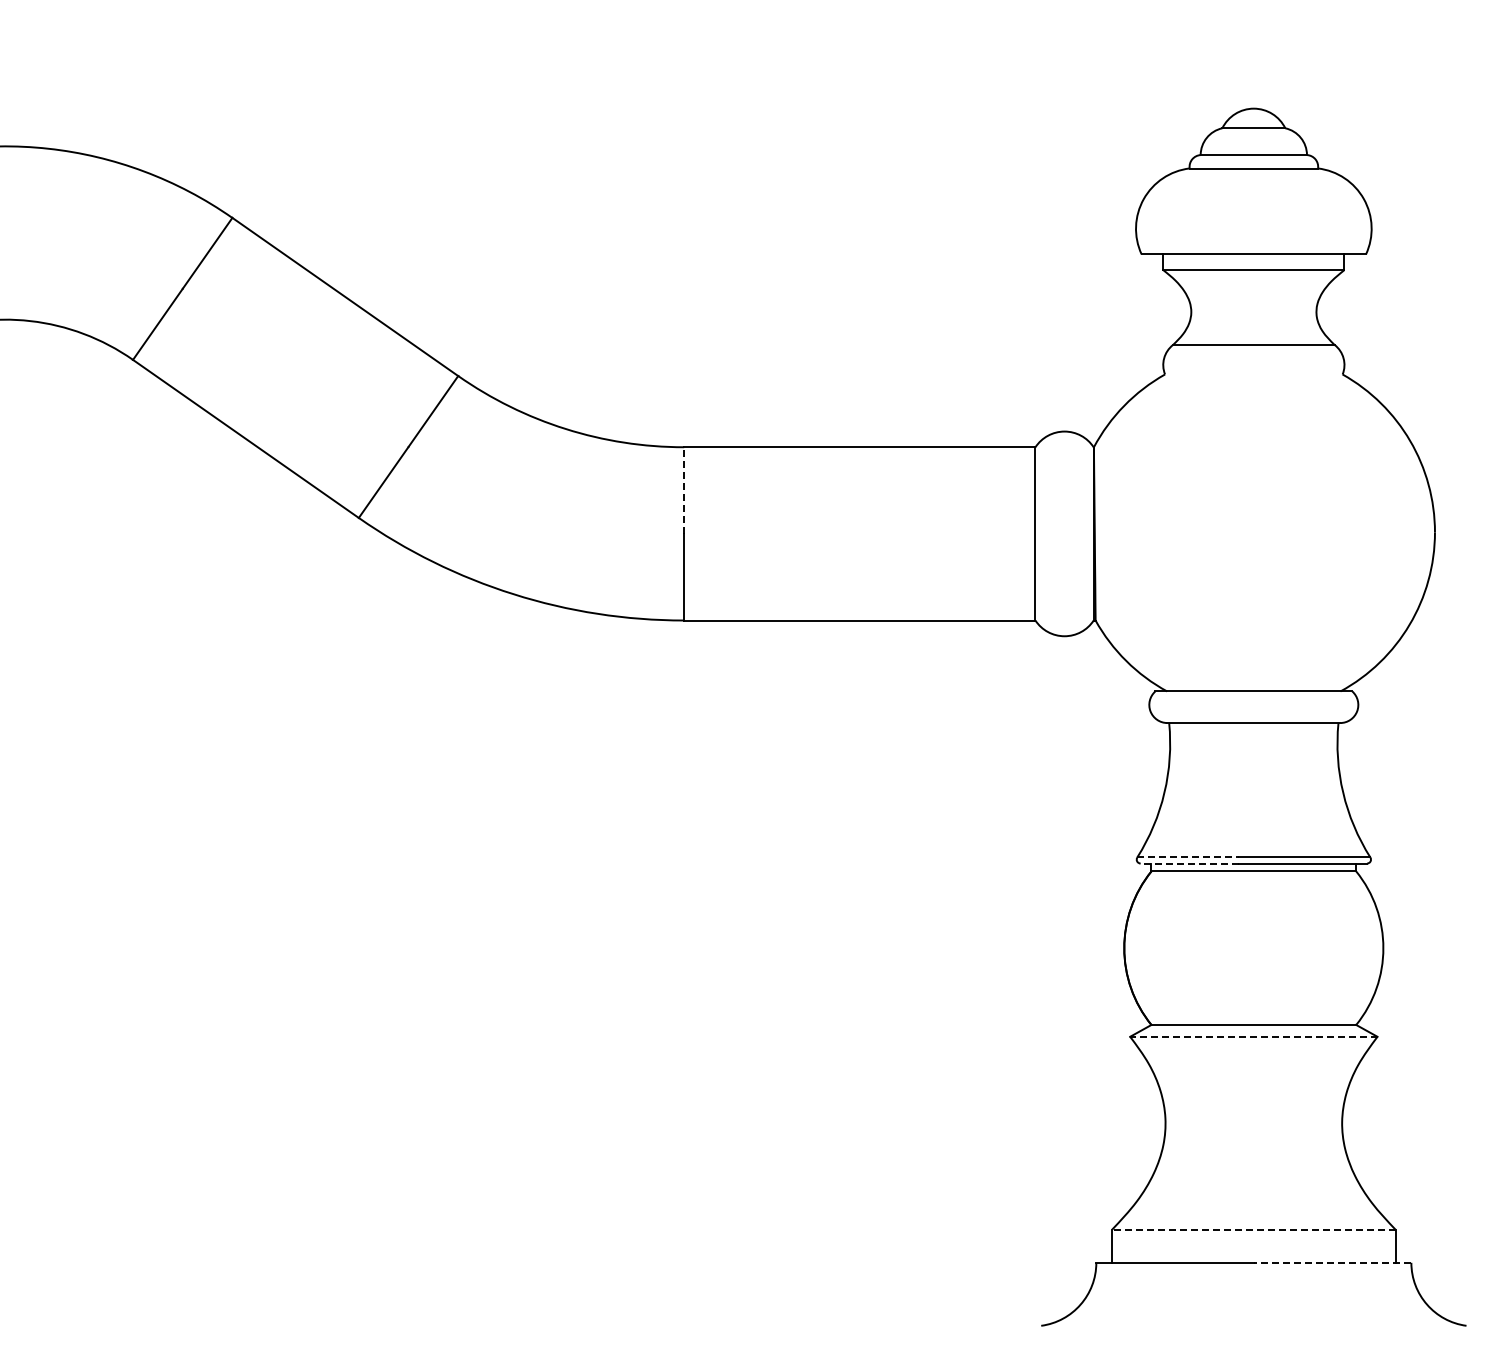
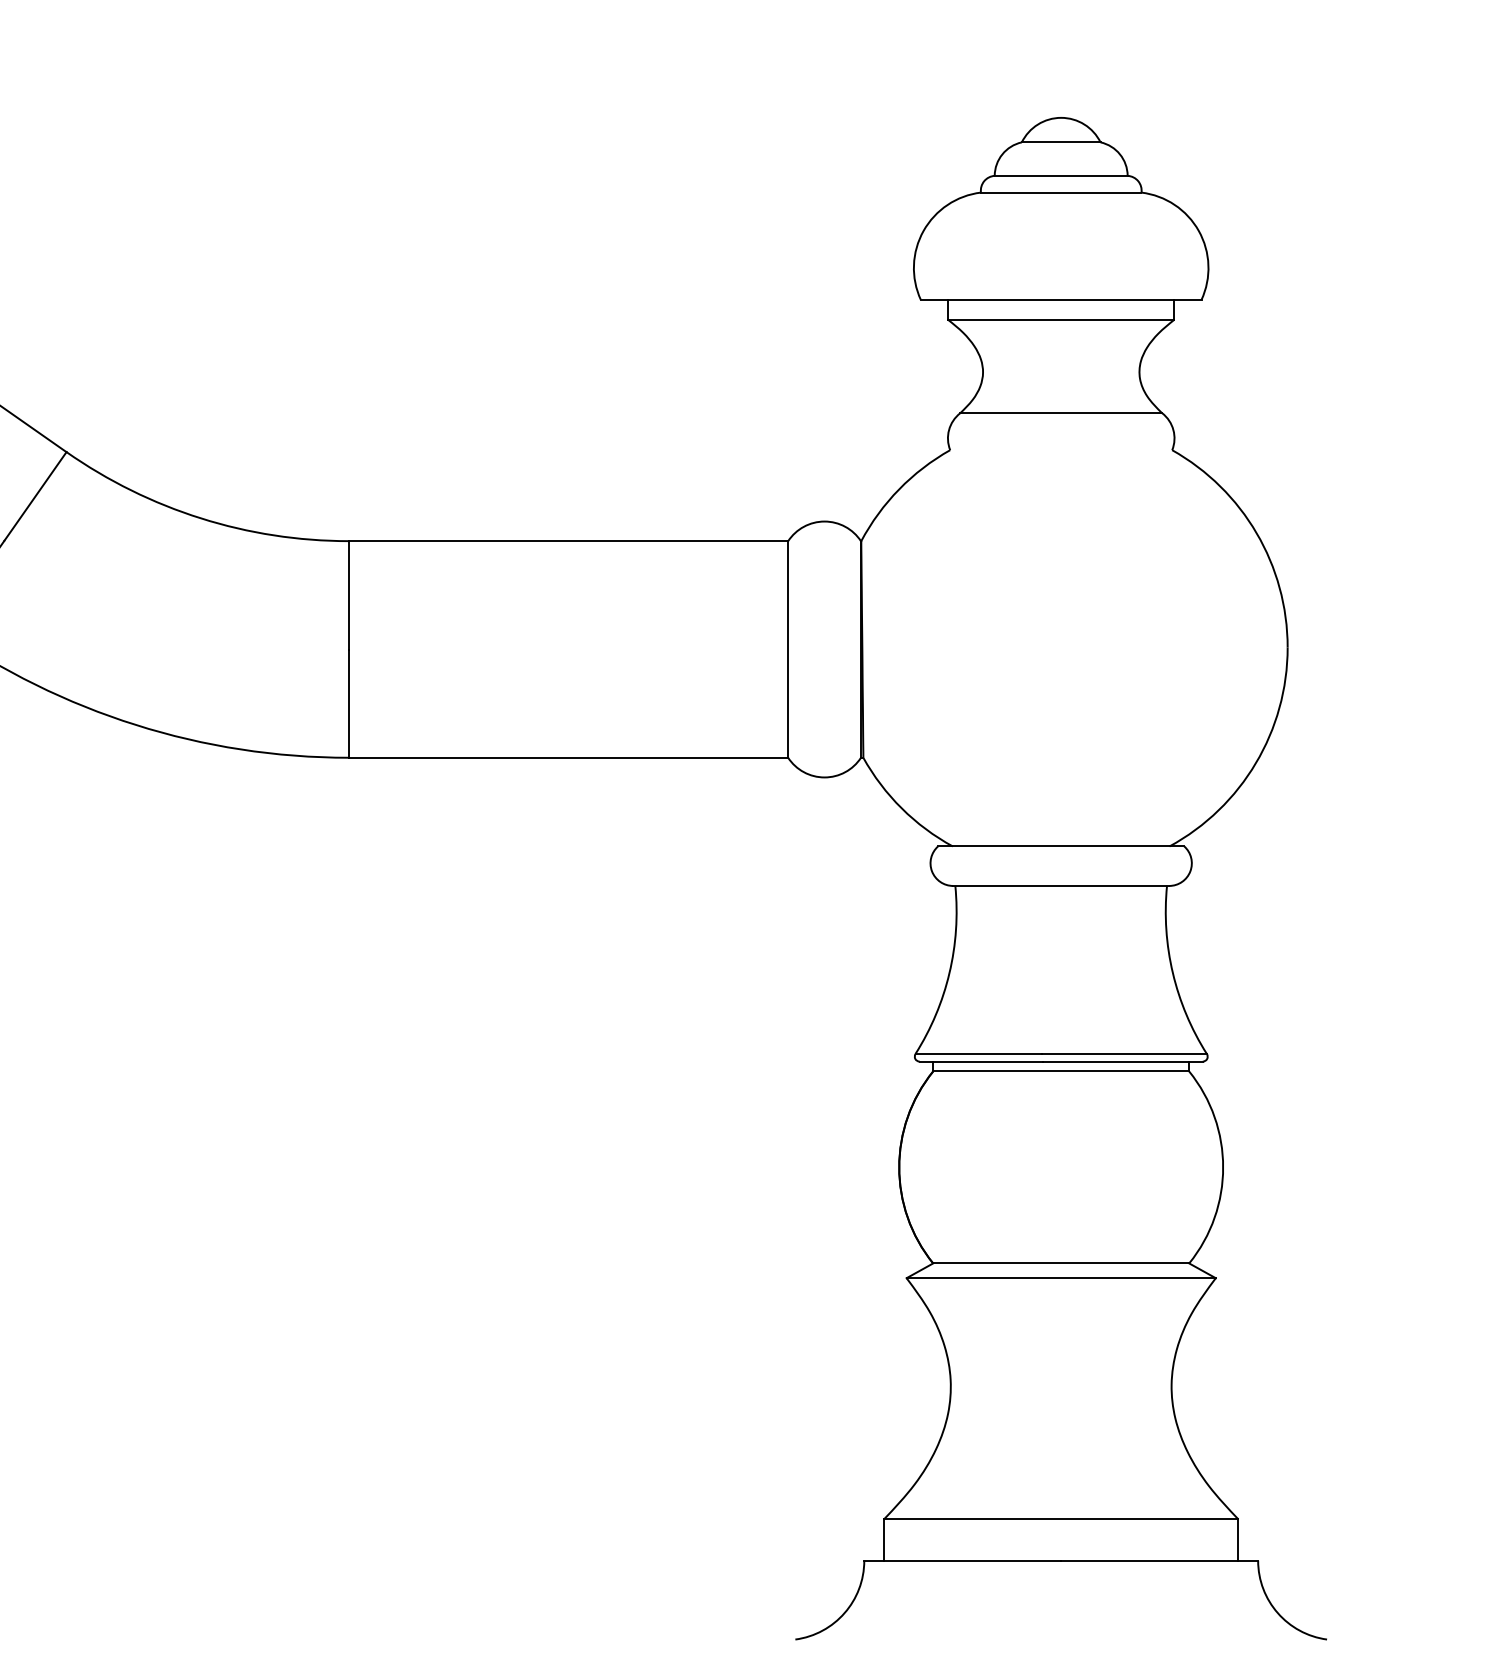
line: (684, 490) -> (349, 595), dashed -> solid
line: (1188, 857) -> (979, 1054), dashed -> solid
line: (1189, 863) -> (980, 1061), dashed -> solid
line: (1253, 1036) -> (1060, 1277), dashed -> solid
line: (1253, 1229) -> (1060, 1519), dashed -> solid
line: (1332, 1262) -> (1159, 1560), dashed -> solid

